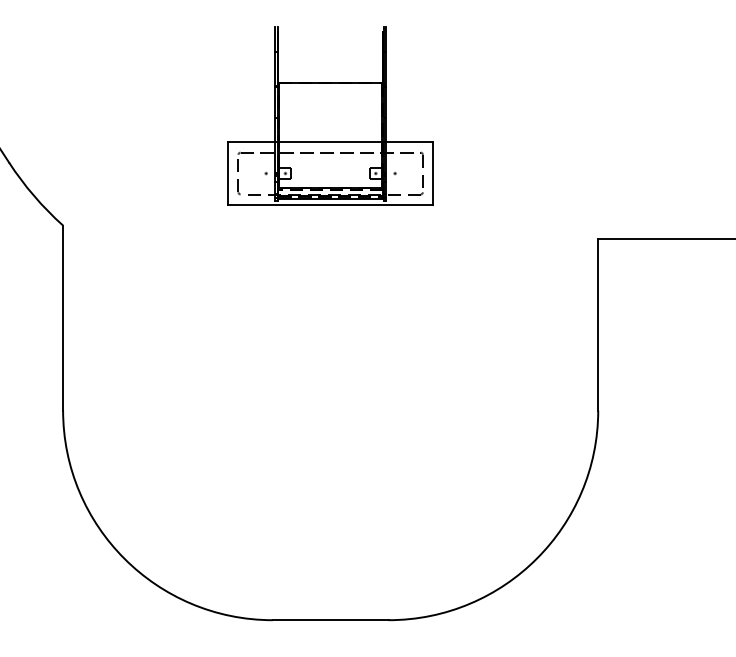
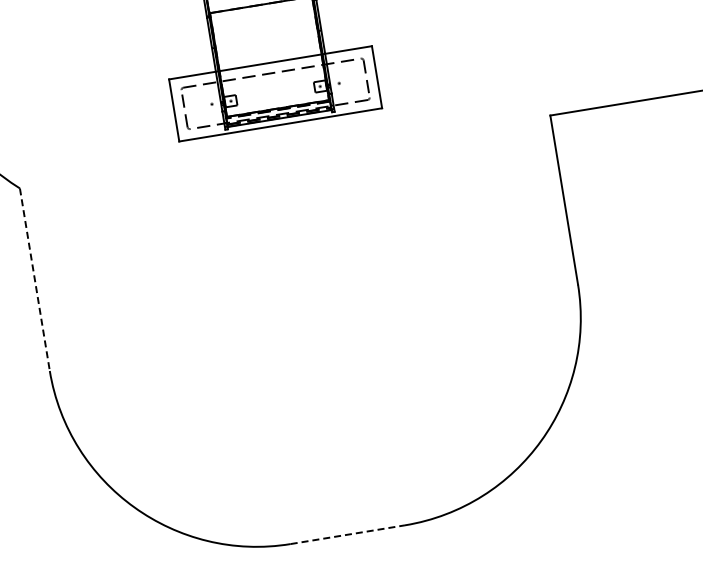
line: (63, 318) -> (35, 280), solid -> dashed
line: (330, 620) -> (347, 535), solid -> dashed

